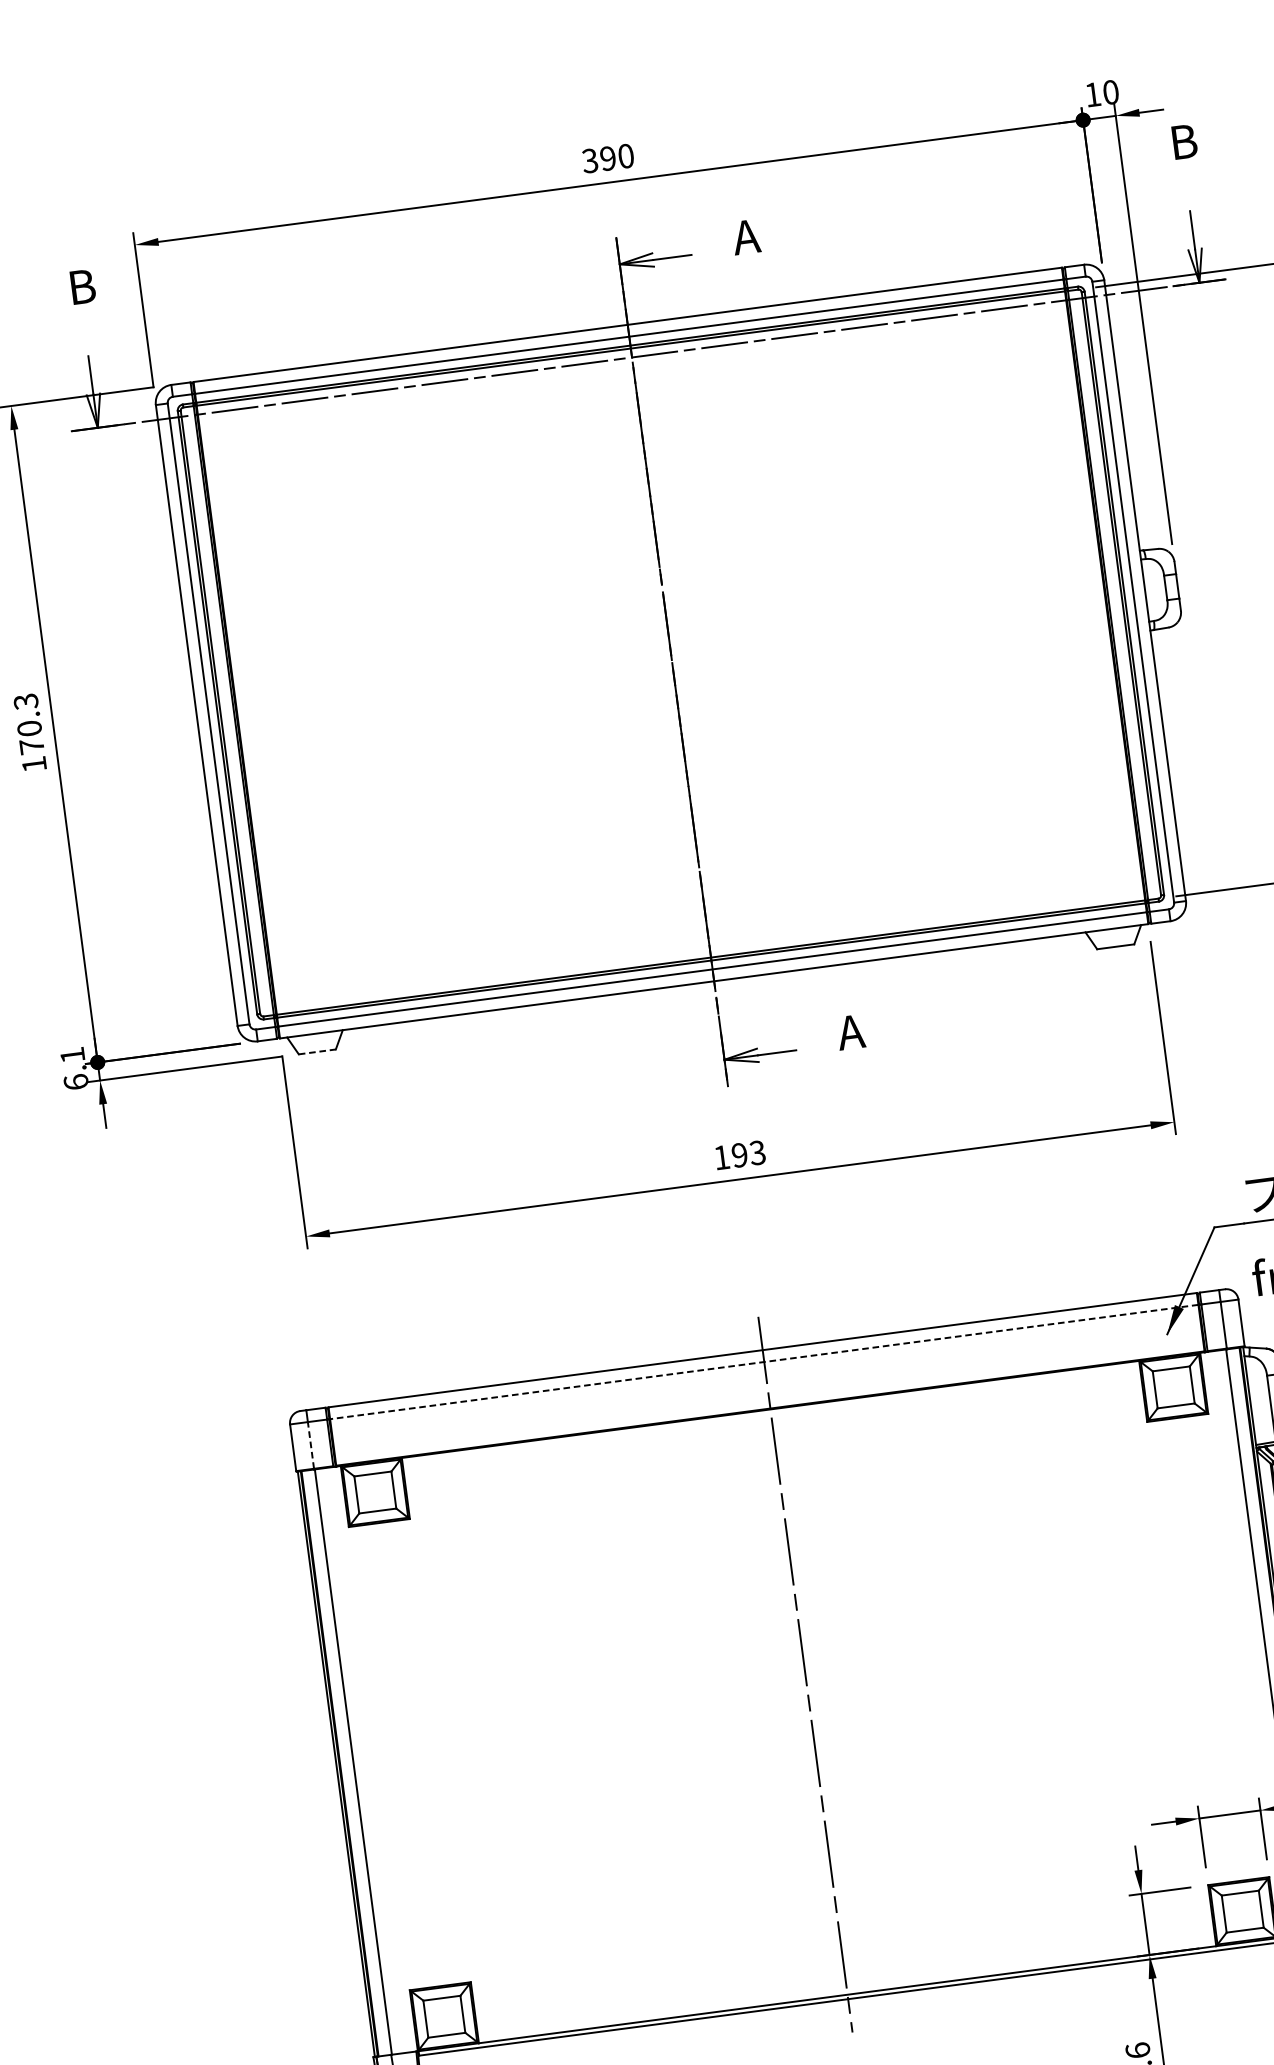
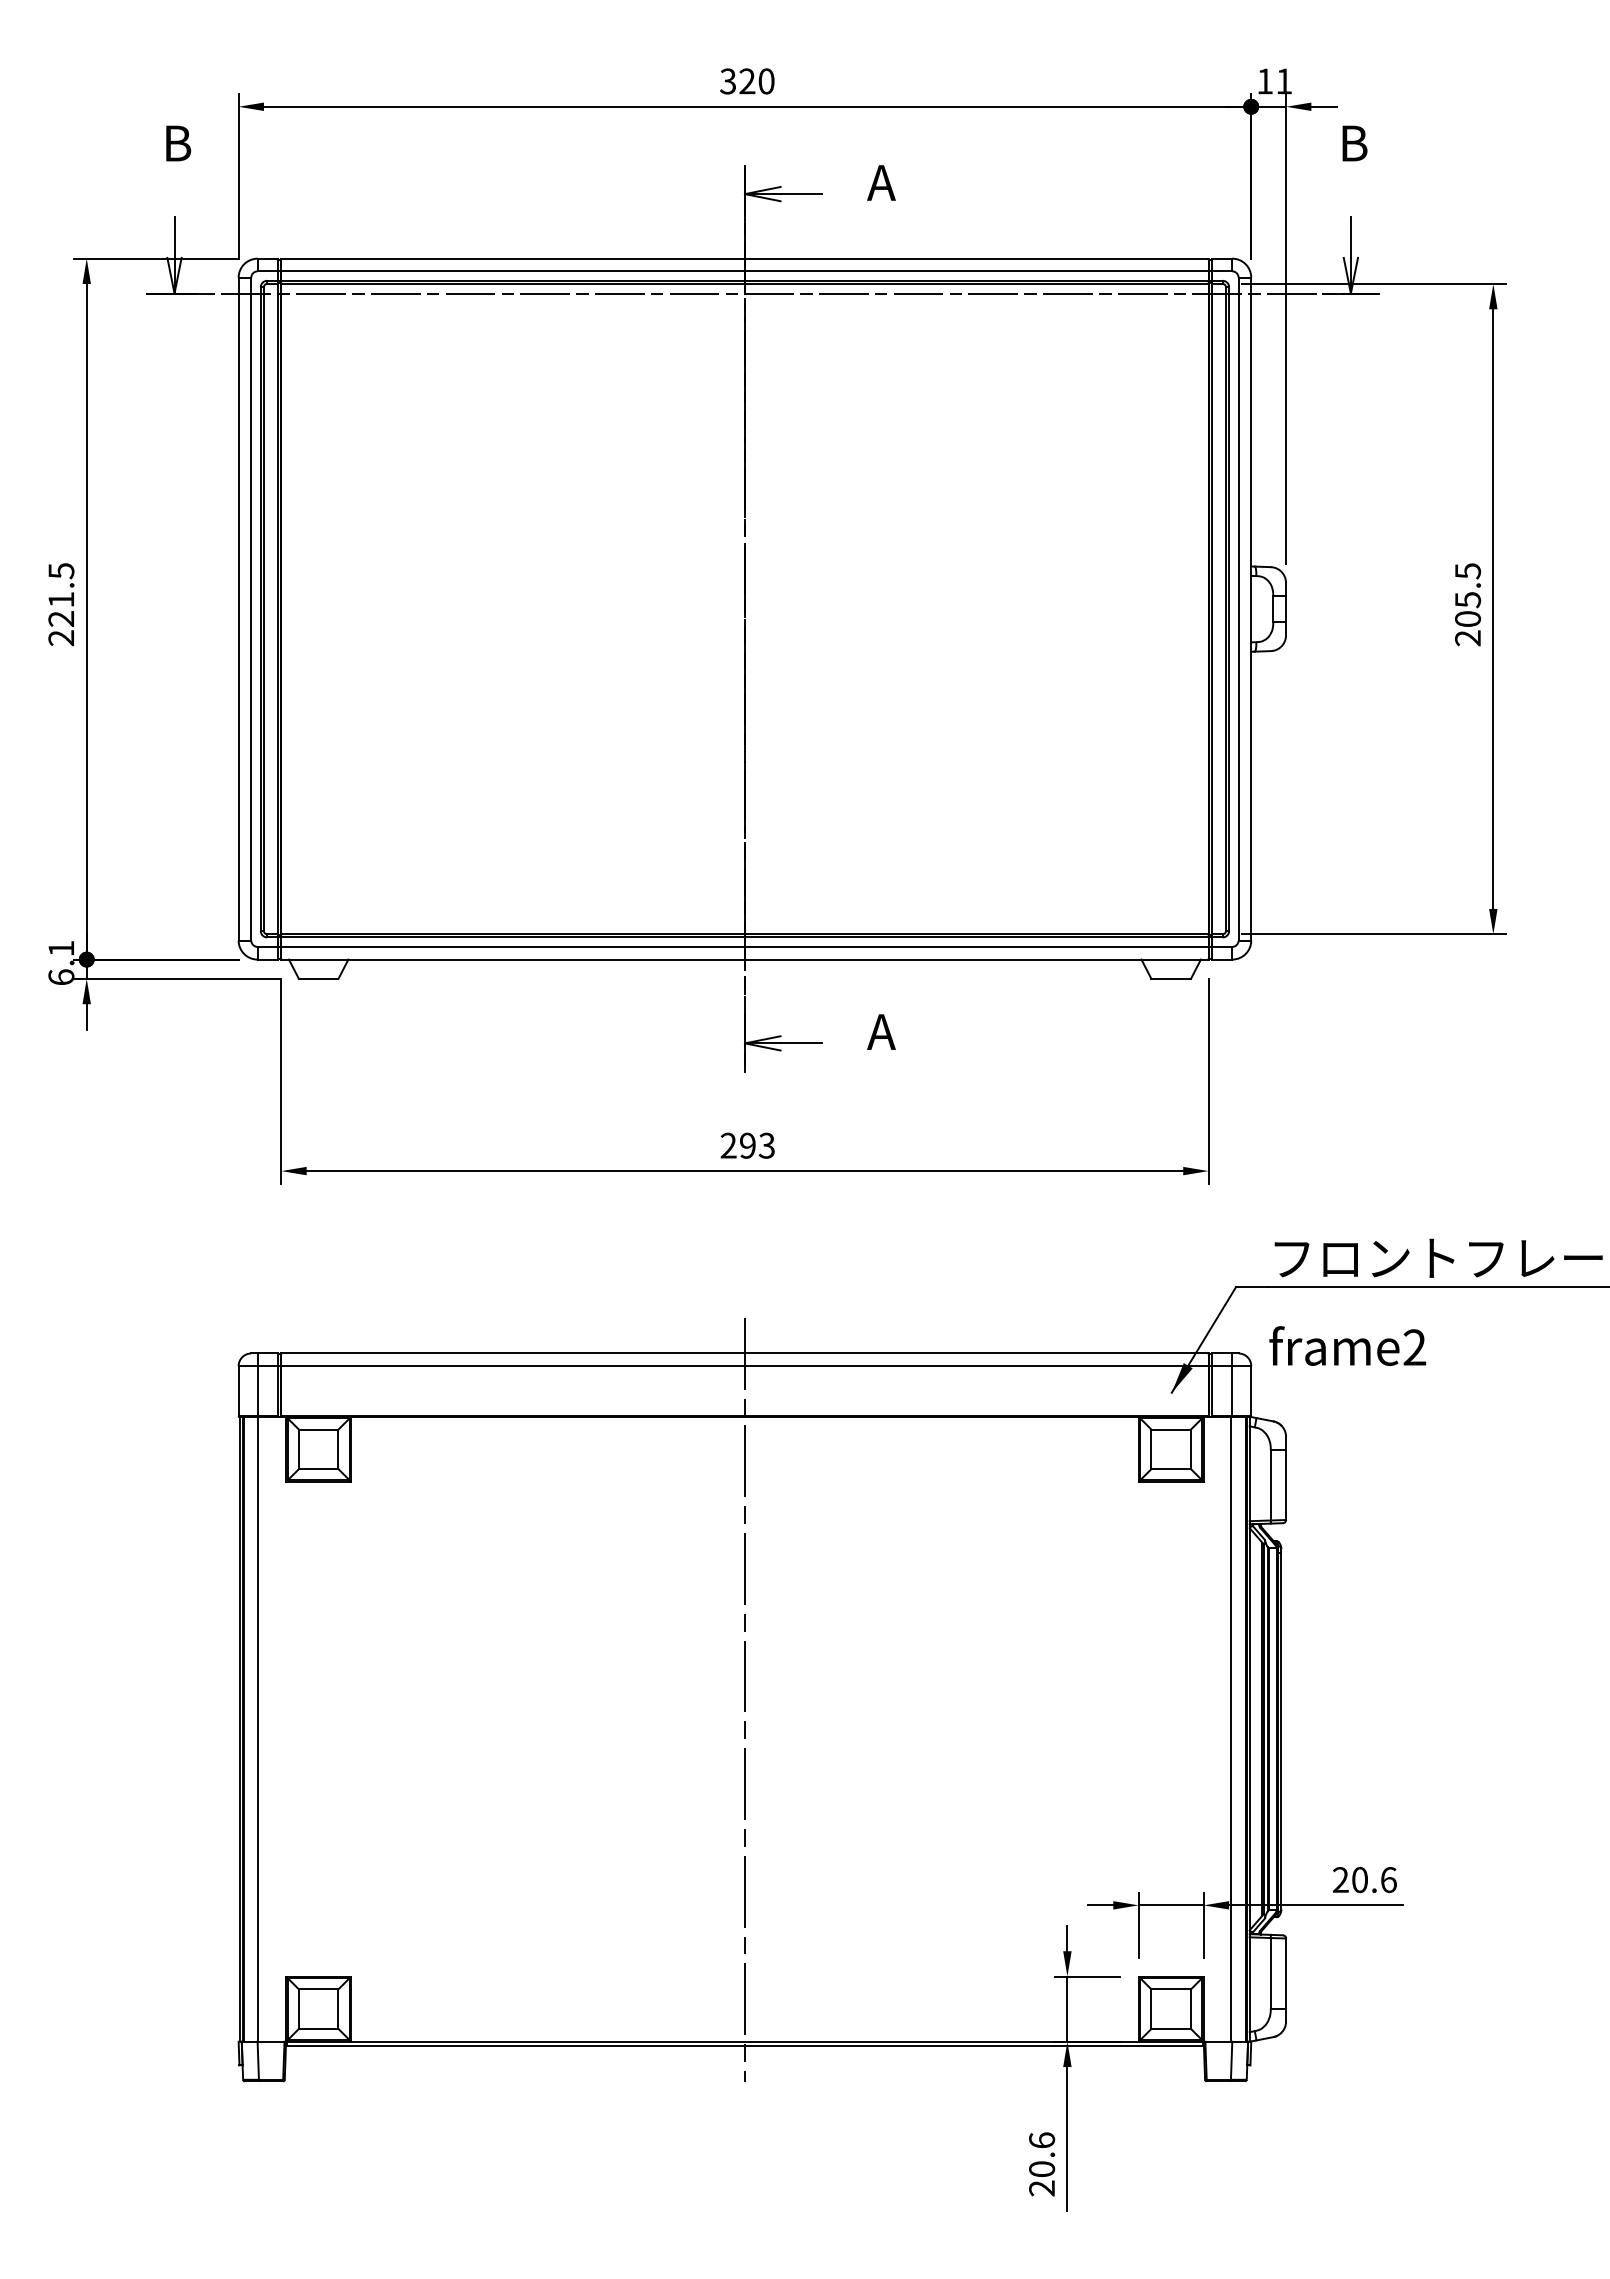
text: (1111, 92) -> (1284, 81), 10 -> 11
text: (608, 158) -> (747, 81), 390 -> 320
text: (30, 732) -> (61, 604), 170.3 -> 221.5
line: (317, 1051) -> (318, 978), dashed -> solid
text: (721, 1157) -> (728, 1145), 193 -> 293
line: (763, 1362) -> (744, 1366), dashed -> solid
line: (310, 1445) -> (257, 1391), dashed -> solid

